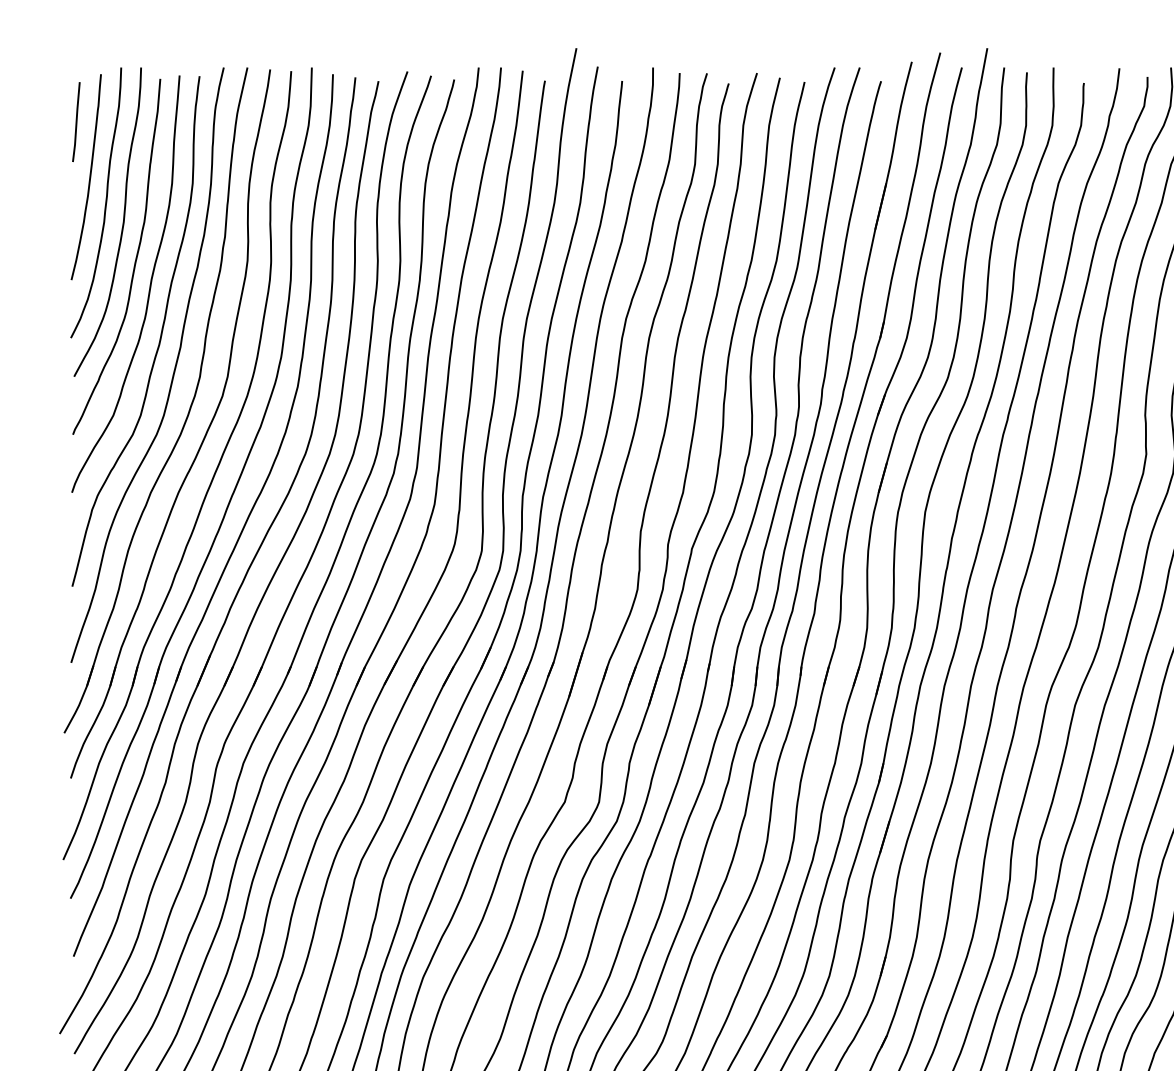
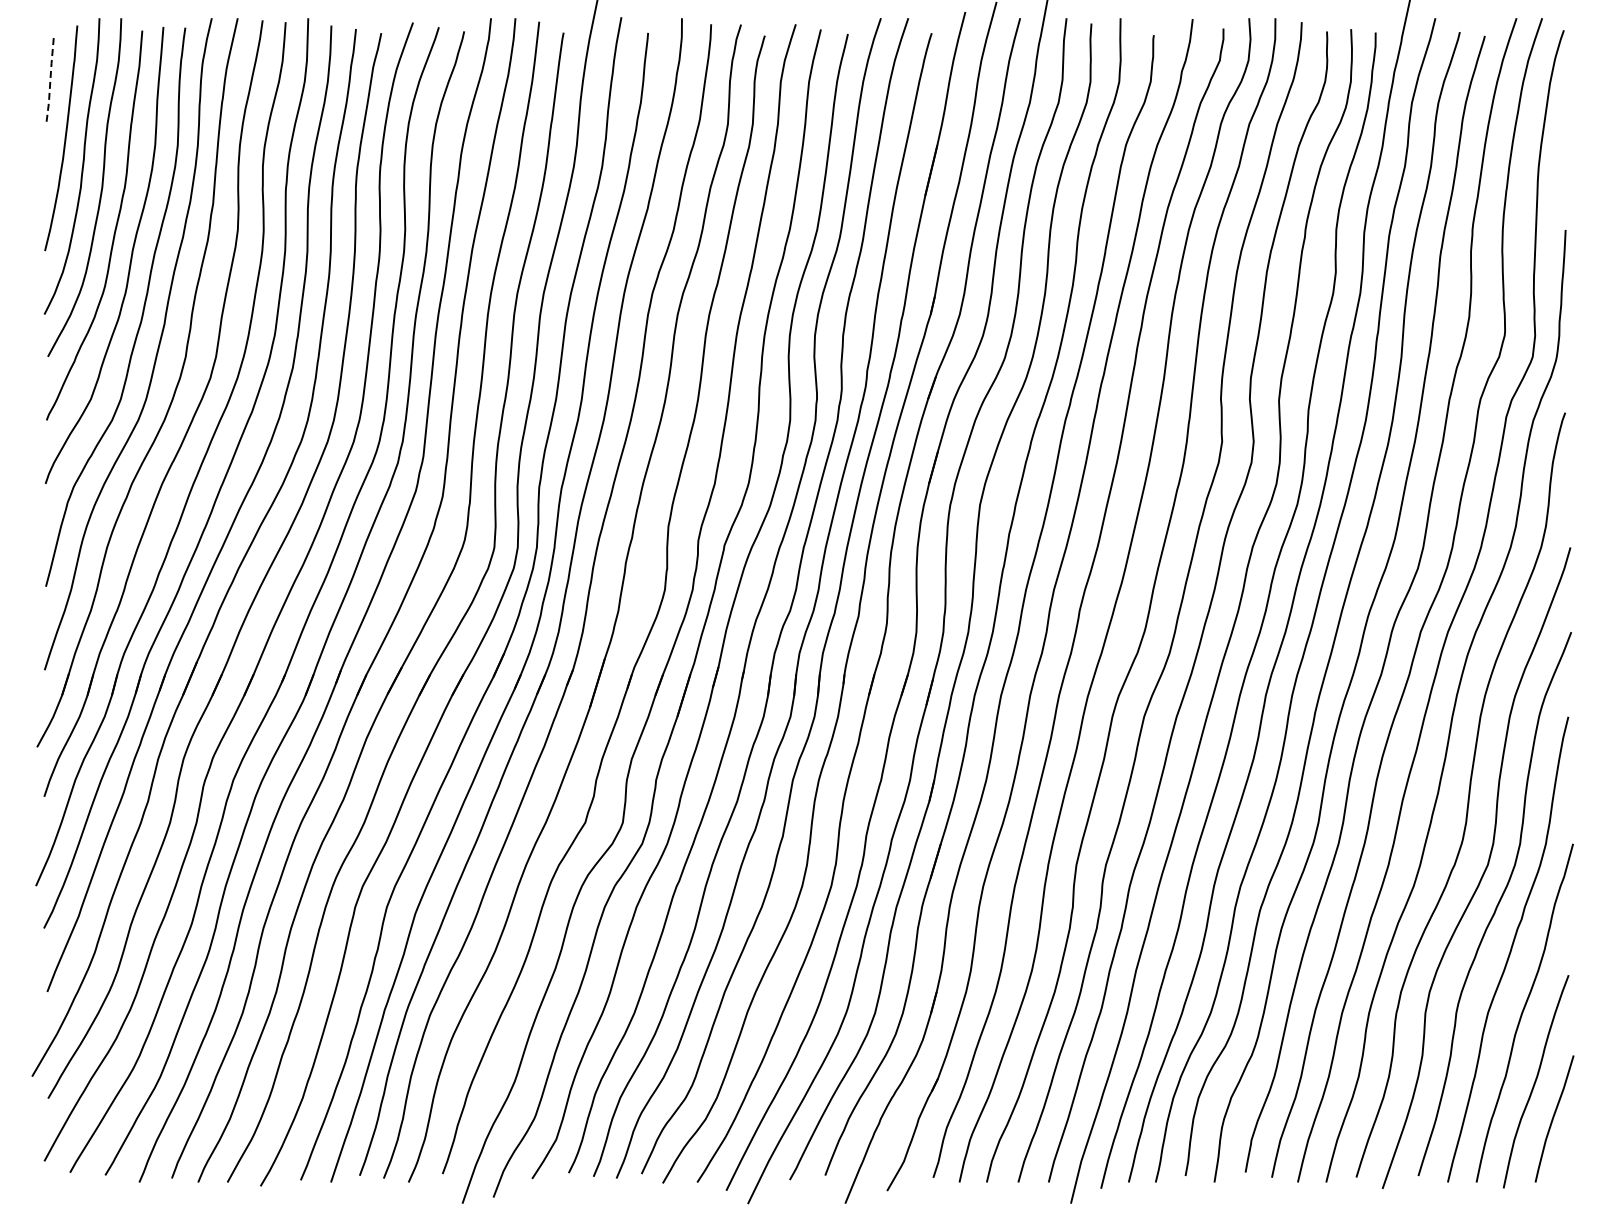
line: (76, 121) -> (50, 77), solid -> dashed

